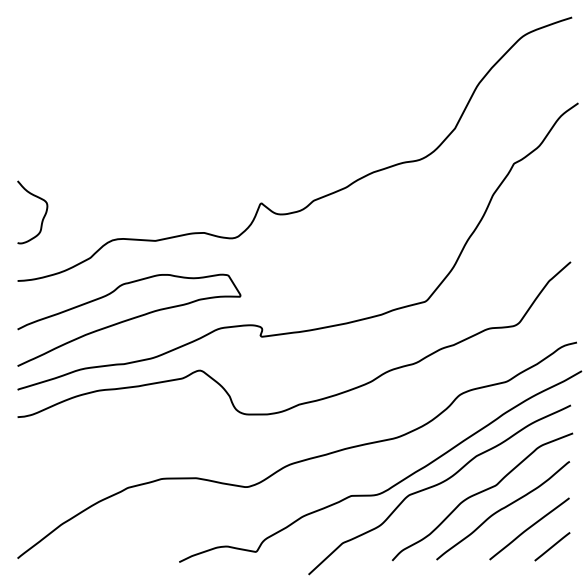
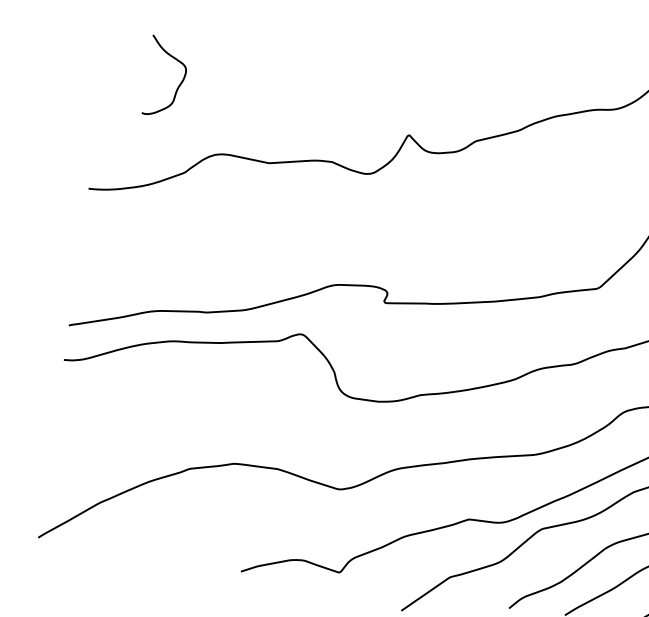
curve: (42, 218) -> (177, 86), moved
curve: (129, 319) -> (222, 257), removed

